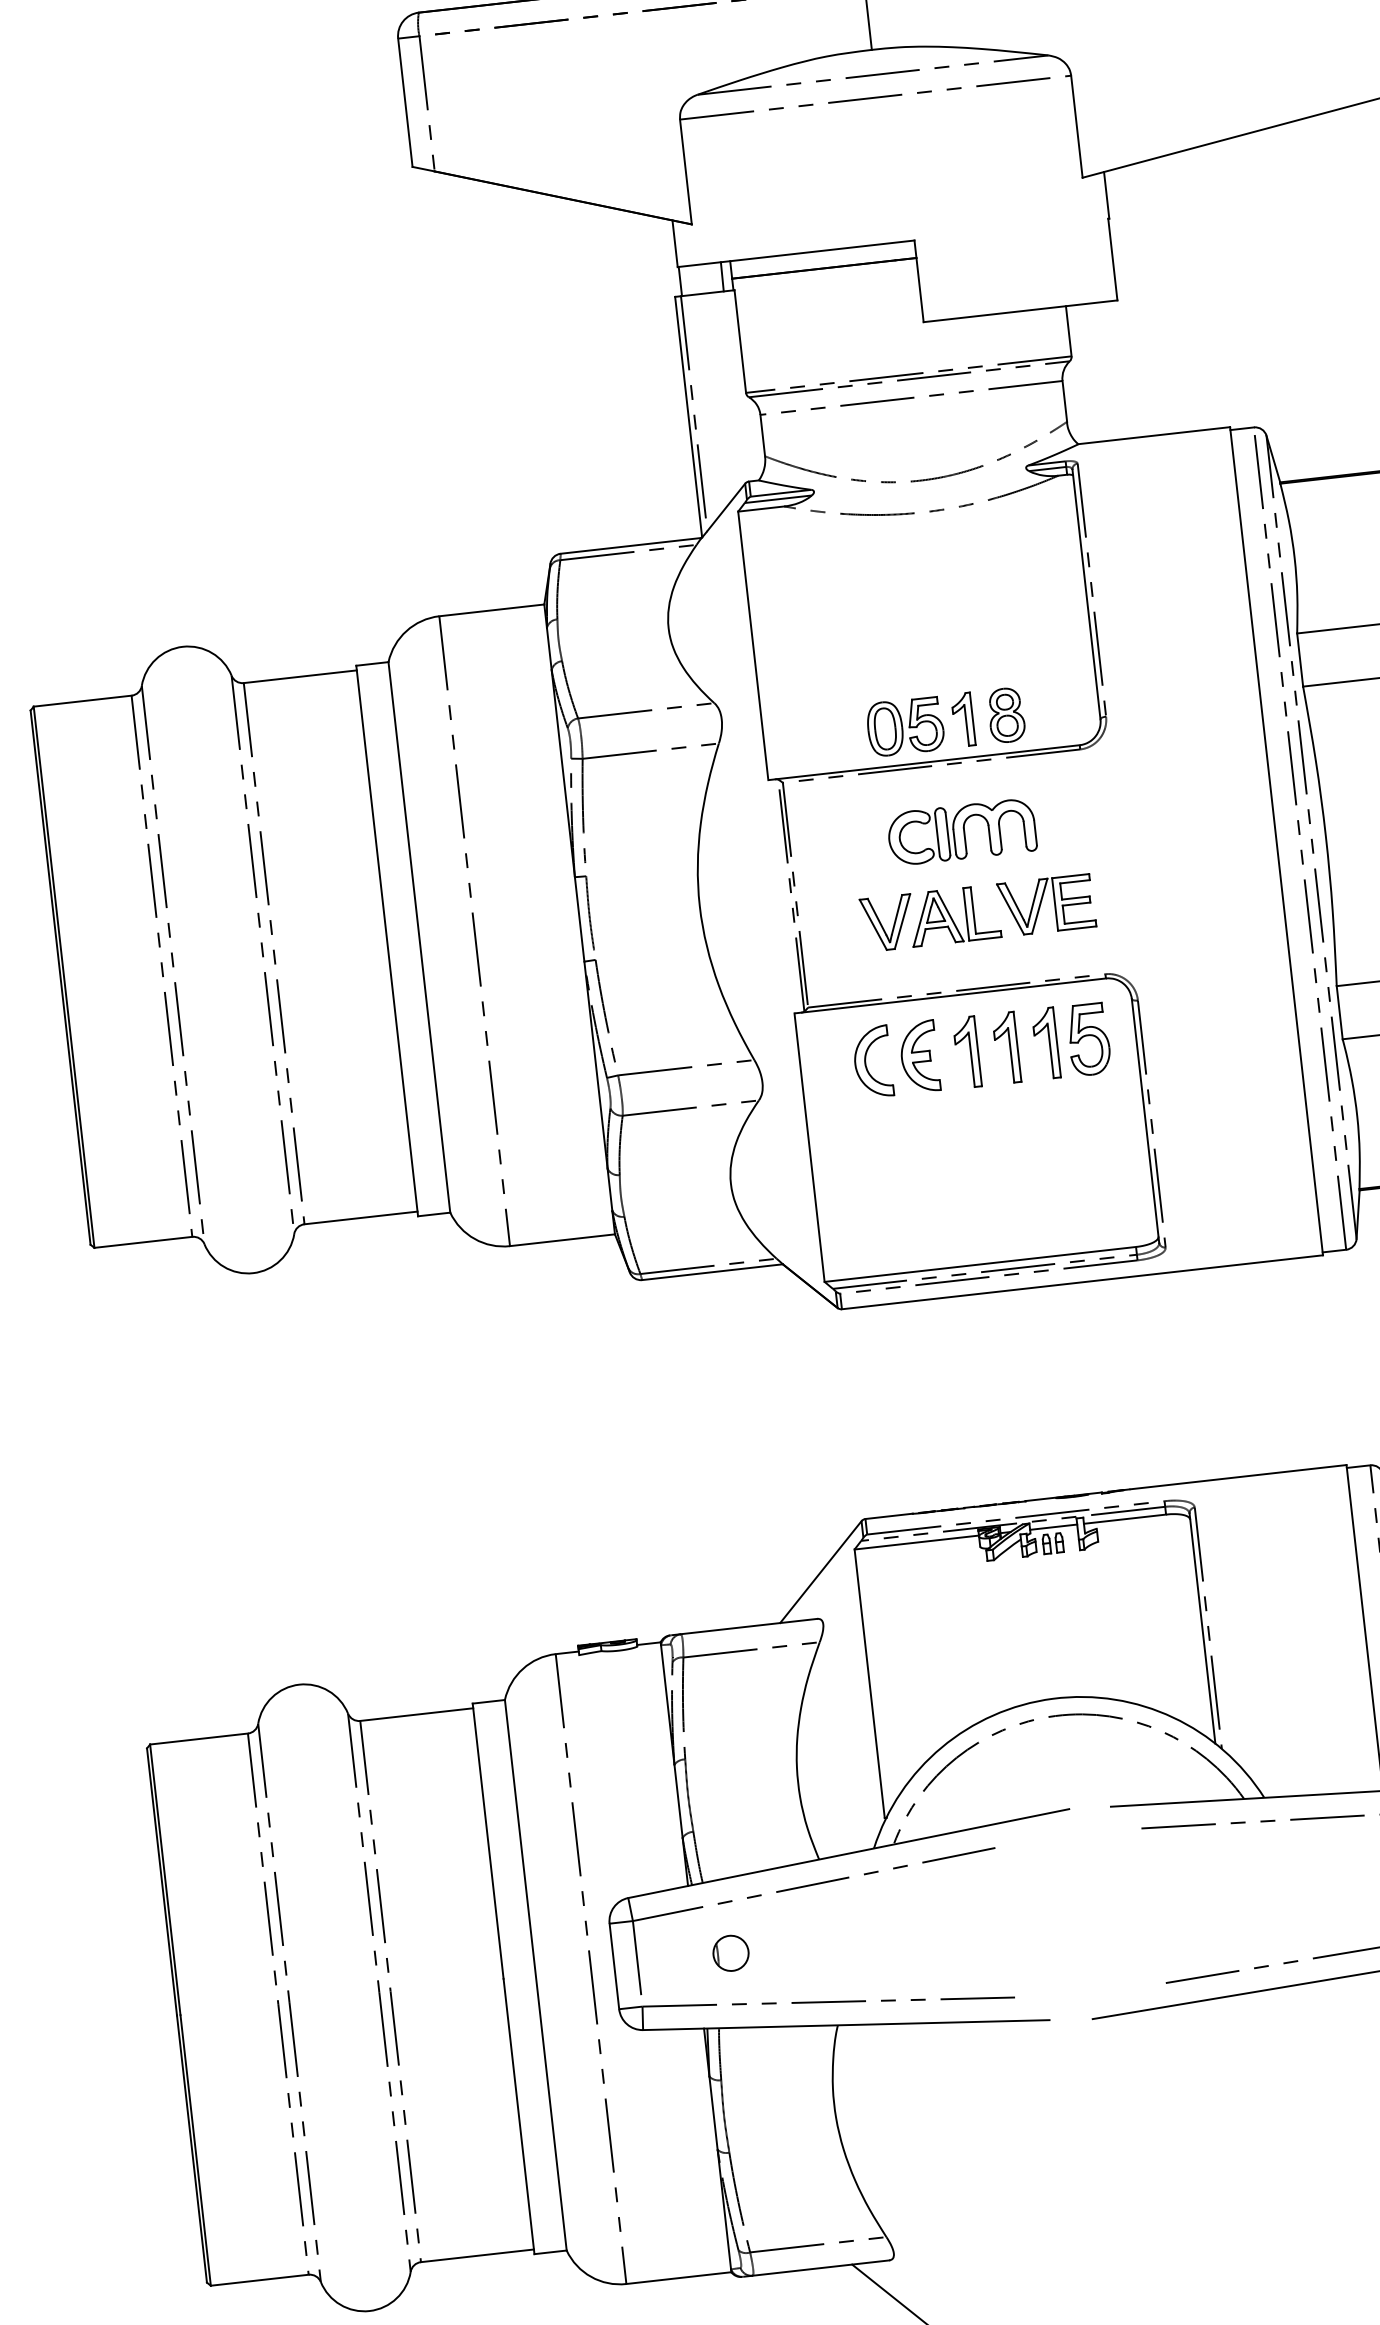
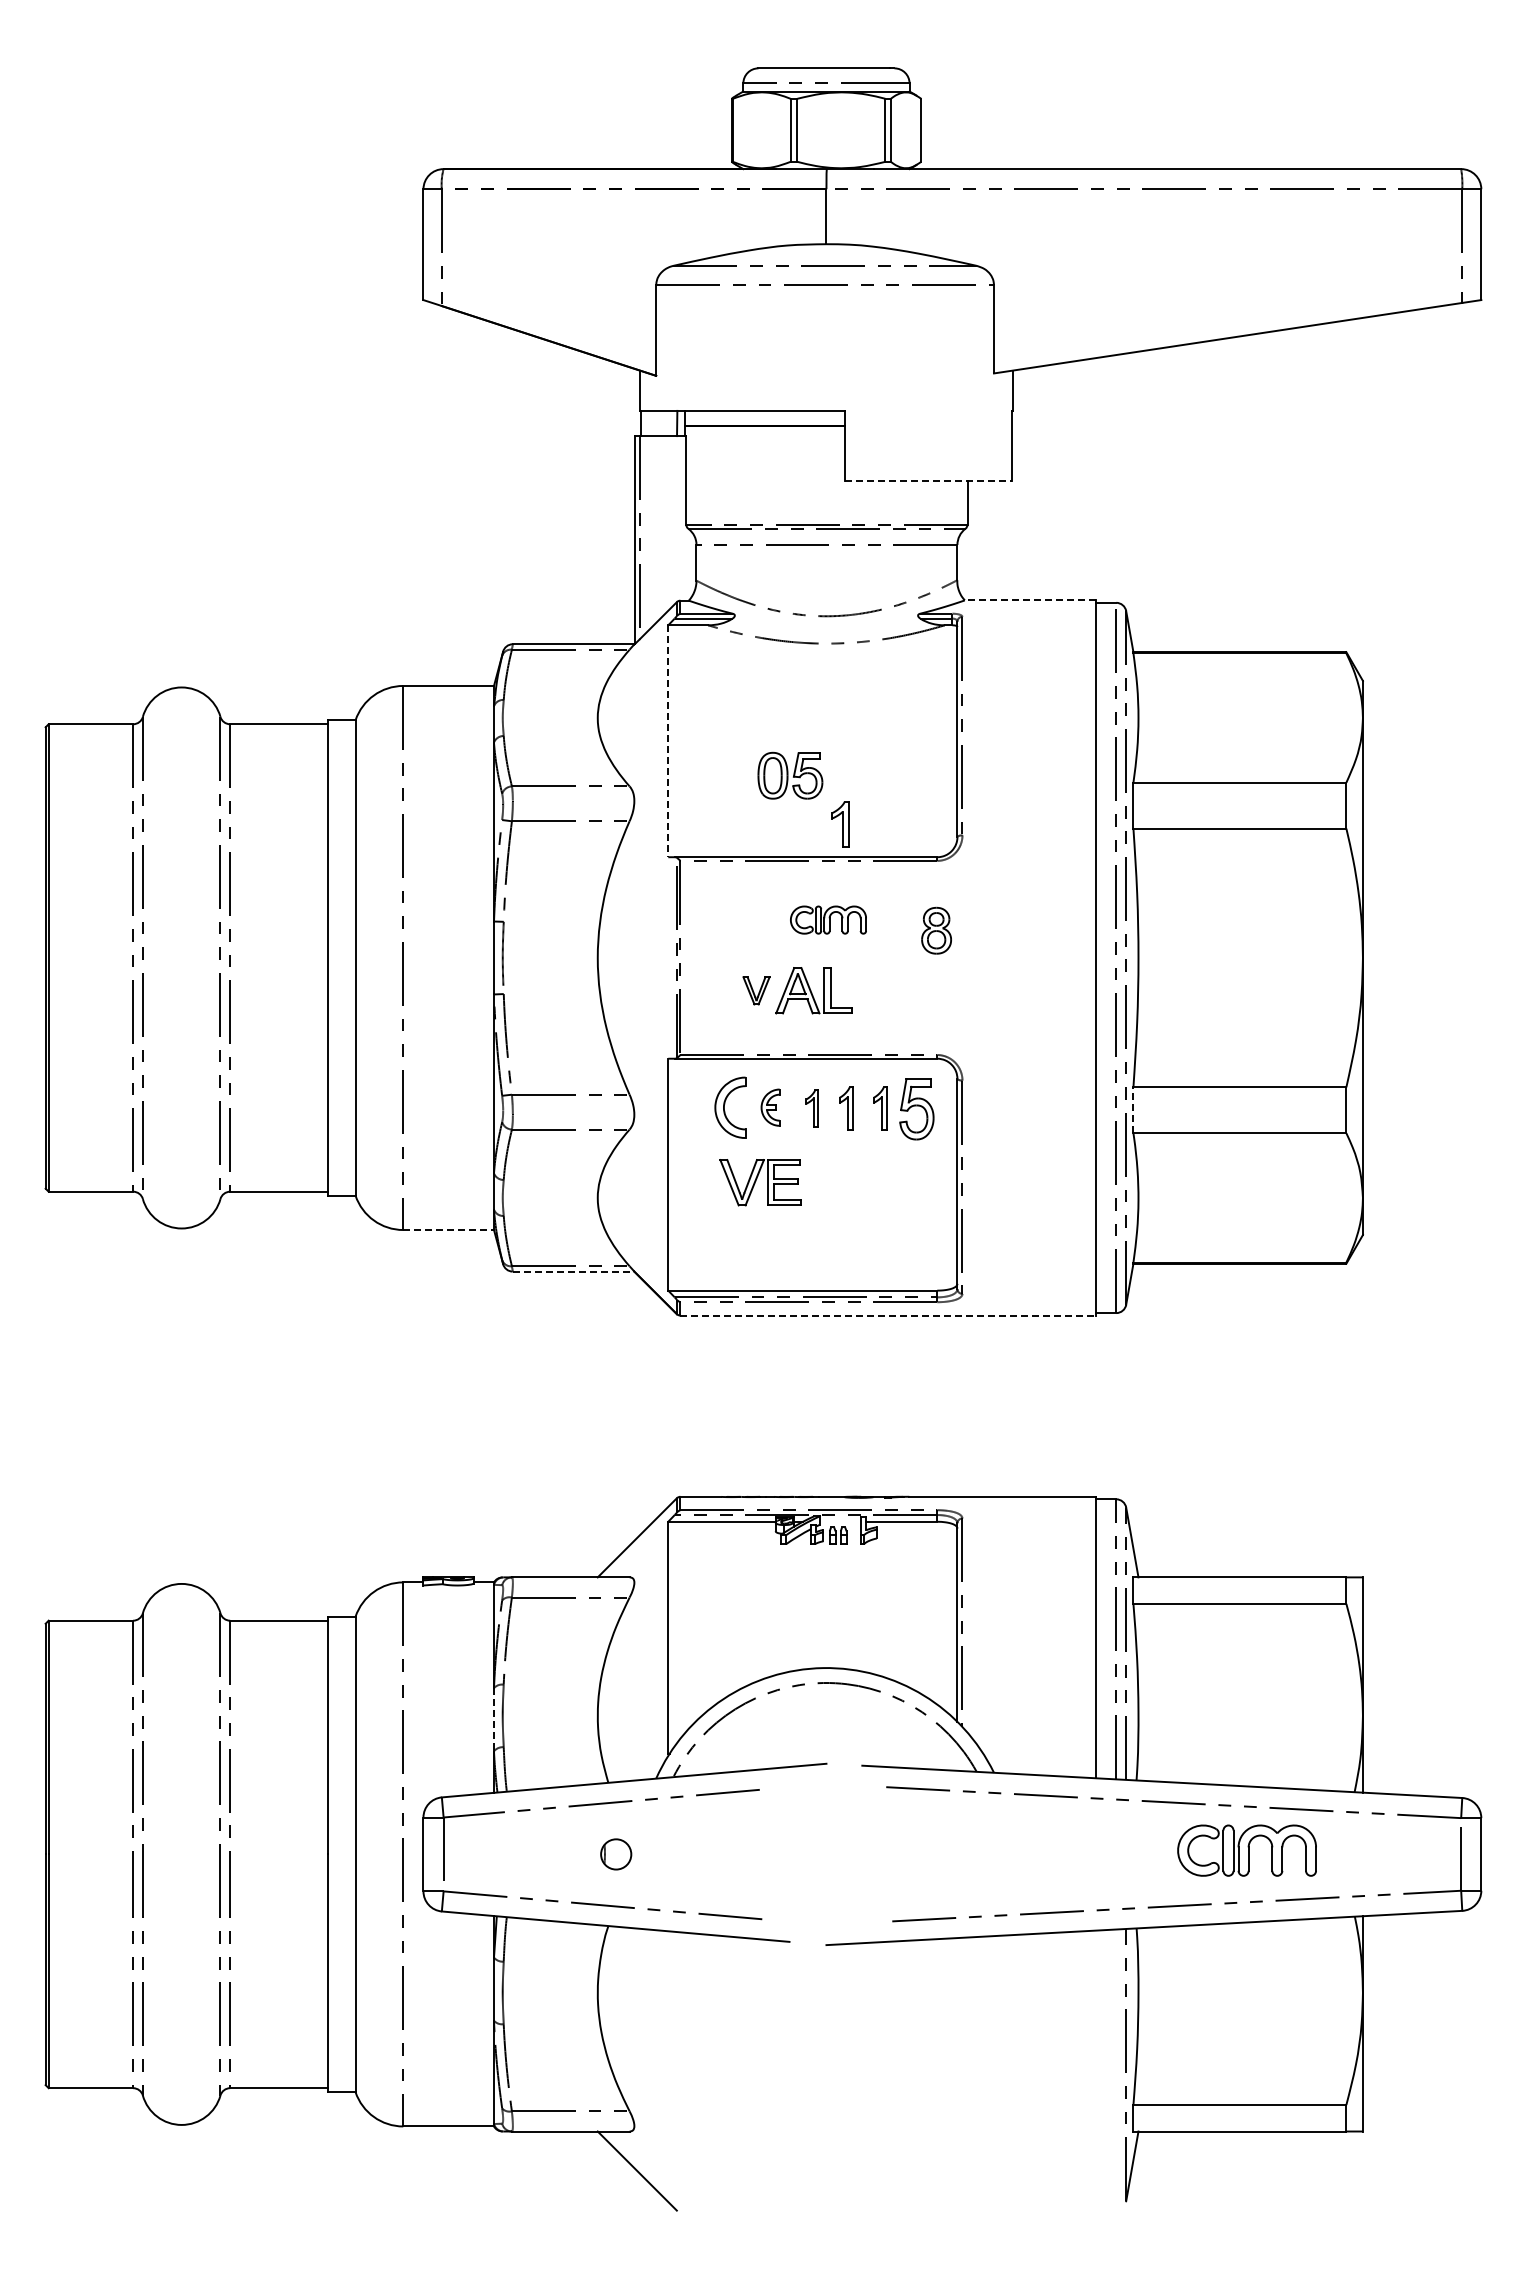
line: (1020, 311) -> (928, 481), solid -> dashed
line: (1154, 435) -> (1030, 600), solid -> dashed
line: (753, 646) -> (668, 741), solid -> dashed
part: (1006, 715) -> (936, 930), moved
part: (905, 726) -> (790, 775), moved
part: (961, 831) -> (828, 919), size x0.6
part: (1046, 905) -> (760, 1182), moved
part: (887, 922) -> (756, 990), size x0.6
line: (1339, 1012) -> (1133, 1110), solid -> dashed
part: (1045, 1043) -> (879, 1108), size x0.7
part: (1006, 1048) -> (845, 1108), size x0.7
part: (966, 1052) -> (811, 1108), size x0.6
part: (919, 1056) -> (770, 1107), size x0.6
line: (563, 1240) -> (449, 1230), solid -> dashed
line: (712, 1272) -> (573, 1271), solid -> dashed
line: (1082, 1282) -> (888, 1315), solid -> dashed
line: (1052, 1526) -> (839, 1521), removed
line: (677, 1801) -> (493, 1719), solid -> dashed
part: (731, 1953) -> (616, 1854), moved

